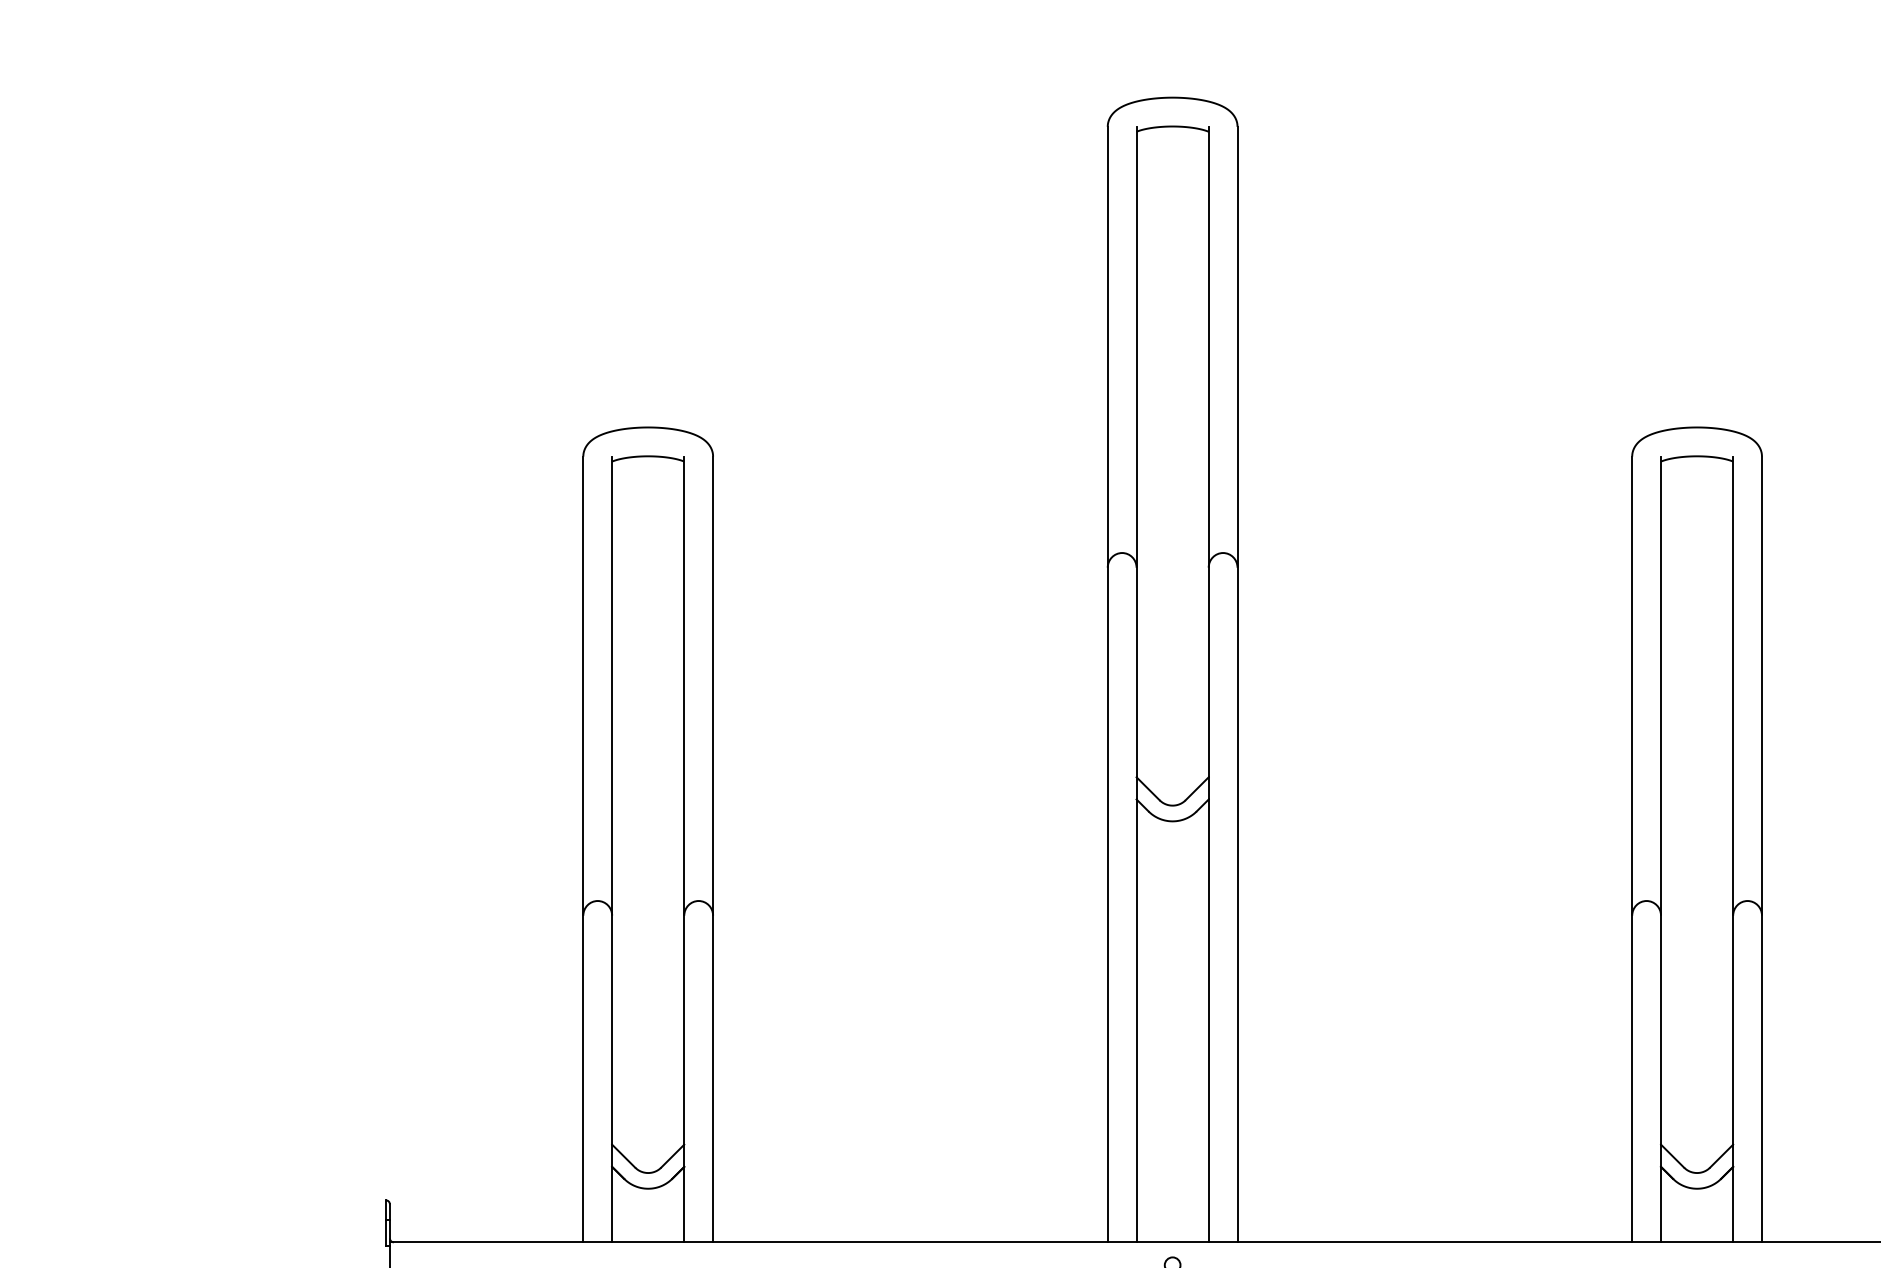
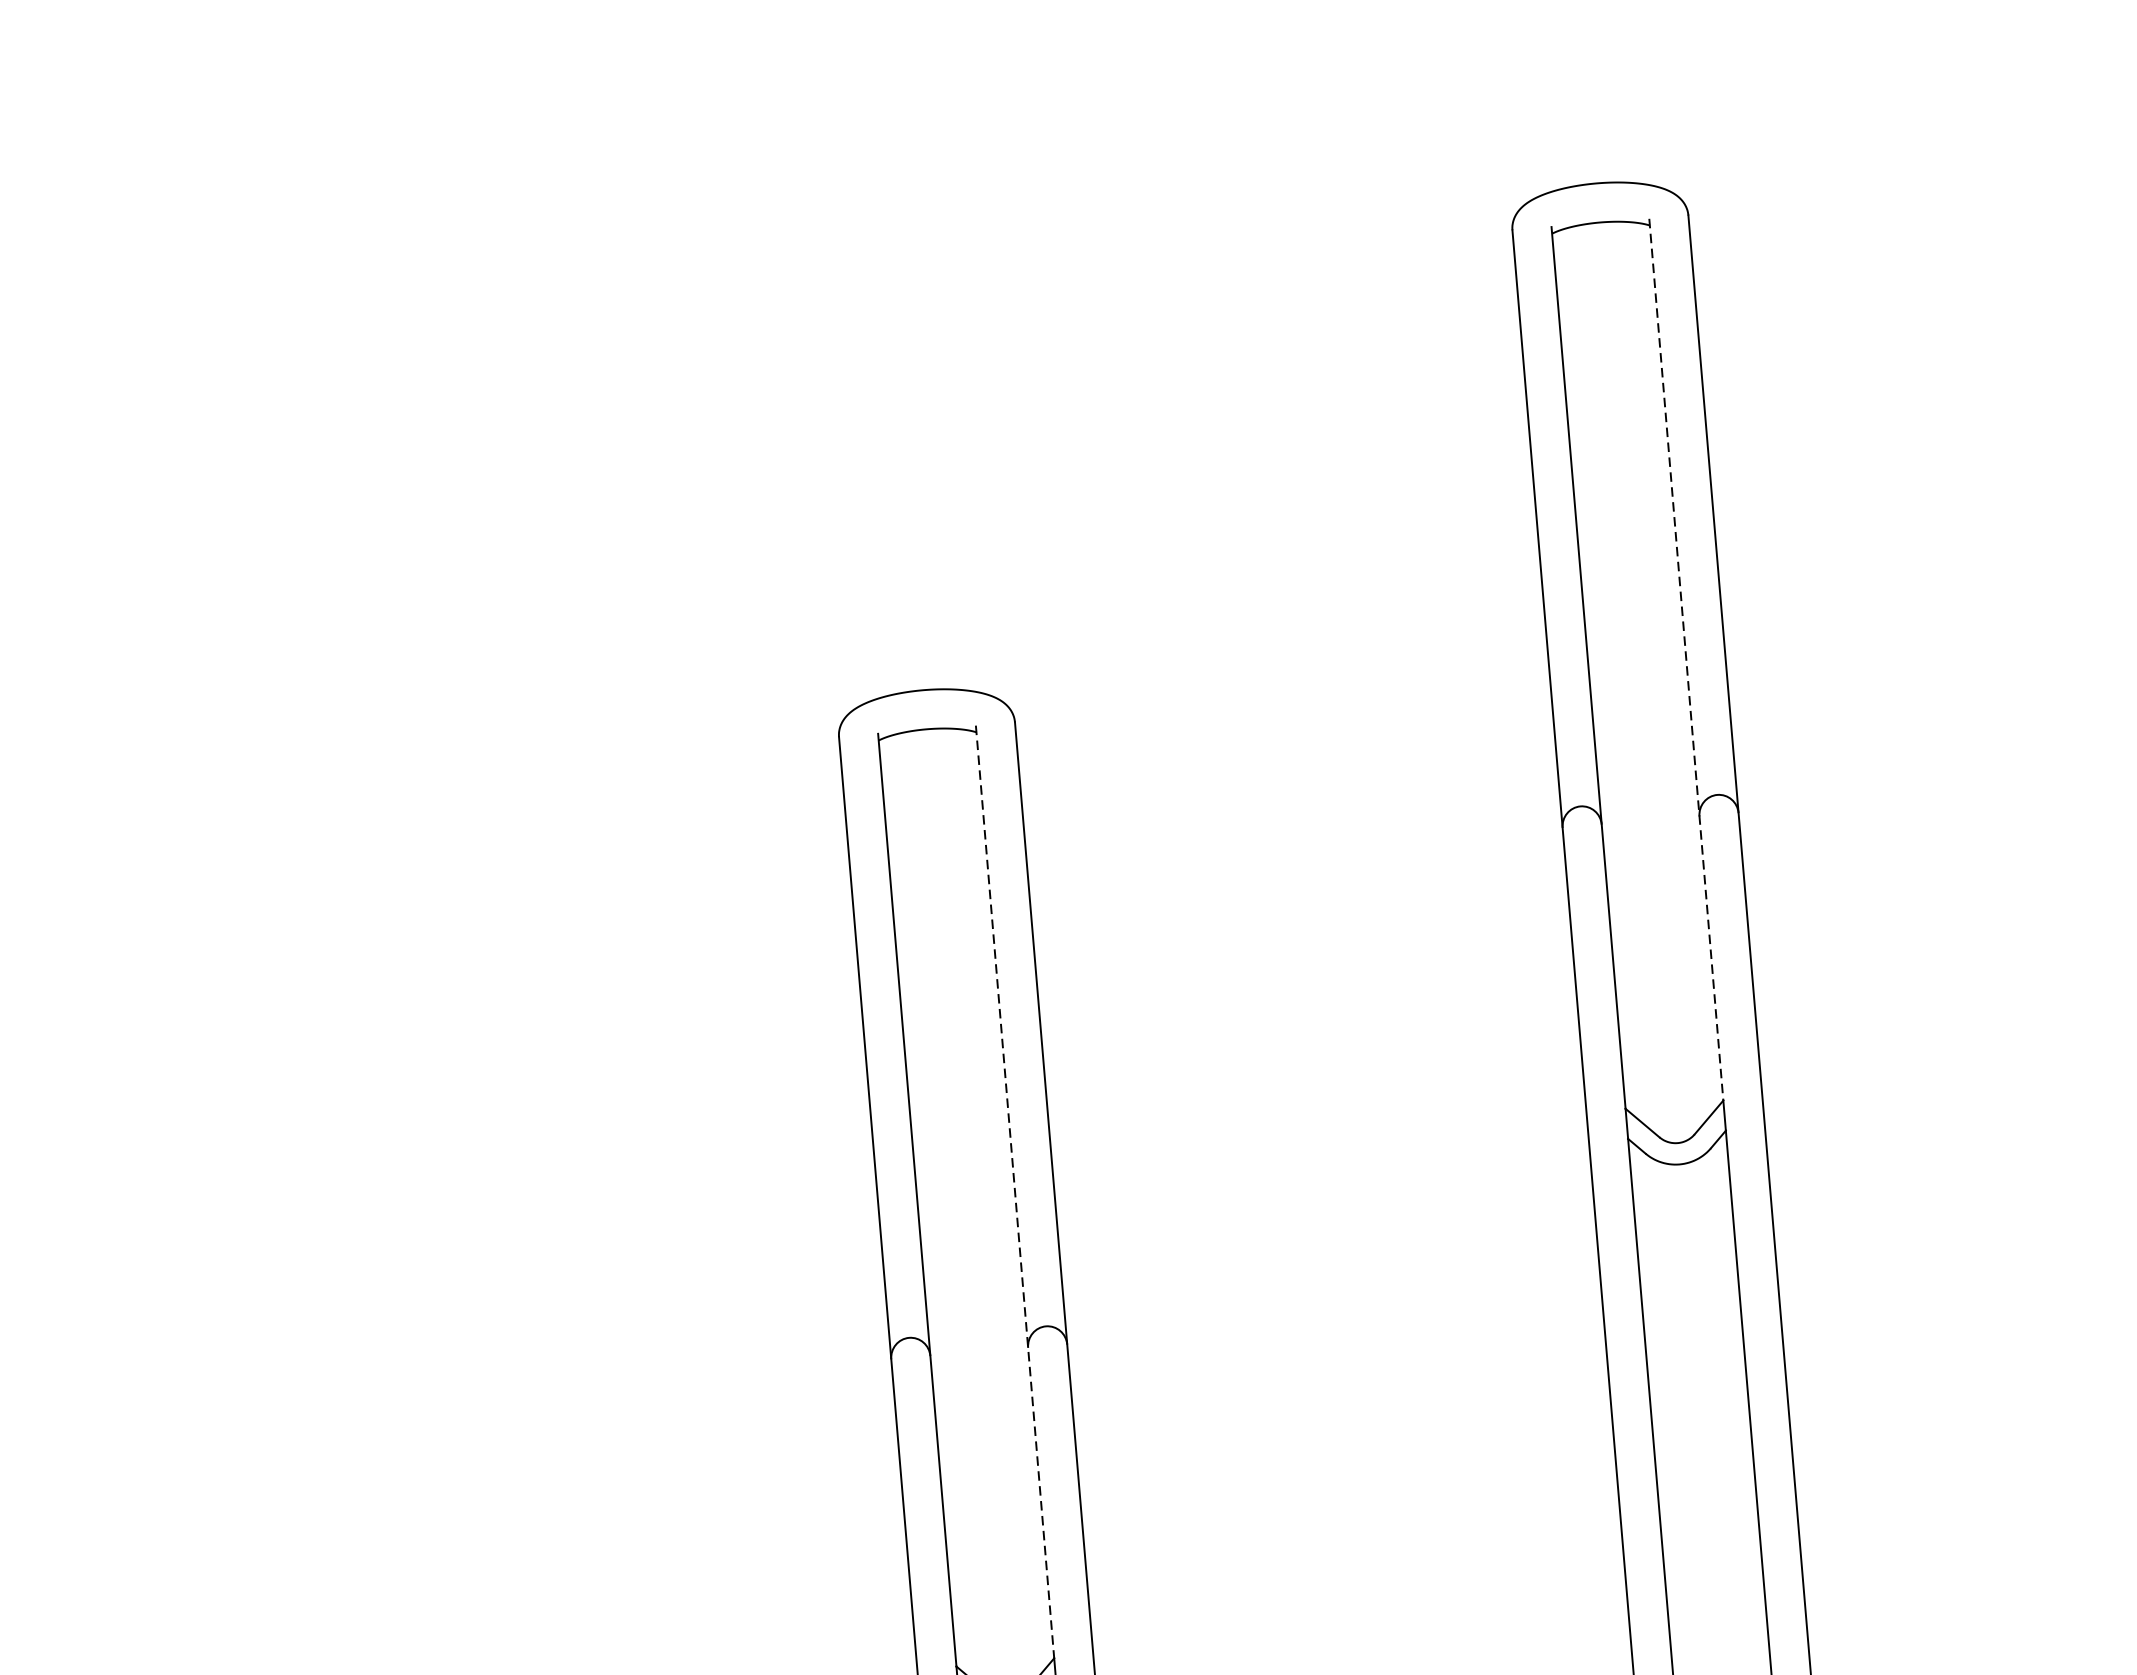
line: (1208, 452) -> (1686, 660), solid -> dashed
line: (684, 801) -> (1015, 1193), solid -> dashed

